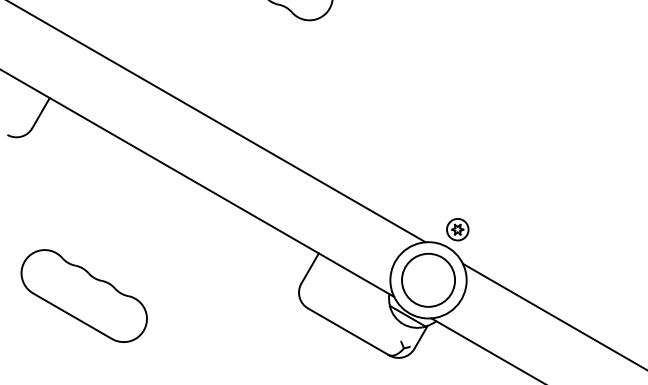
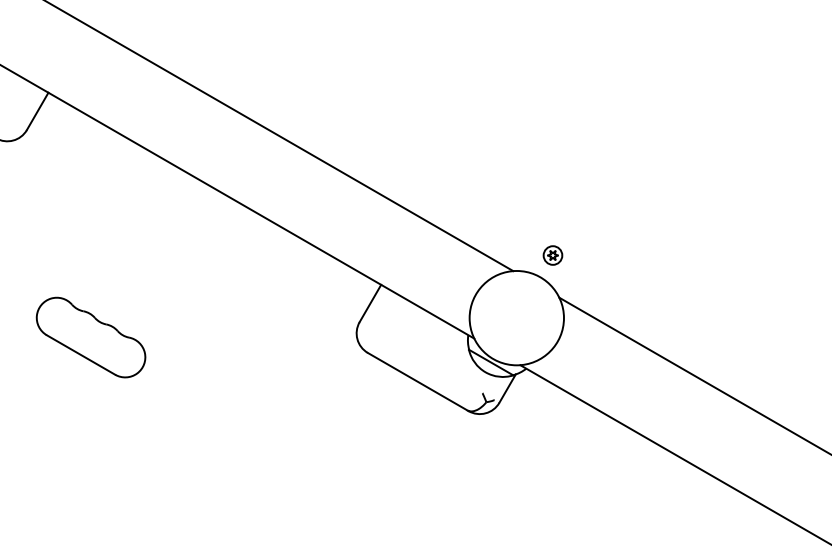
part: (457, 229) -> (552, 255), size x0.7
circle: (428, 279) -> (516, 317), removed
part: (83, 295) -> (90, 337), size x0.7

